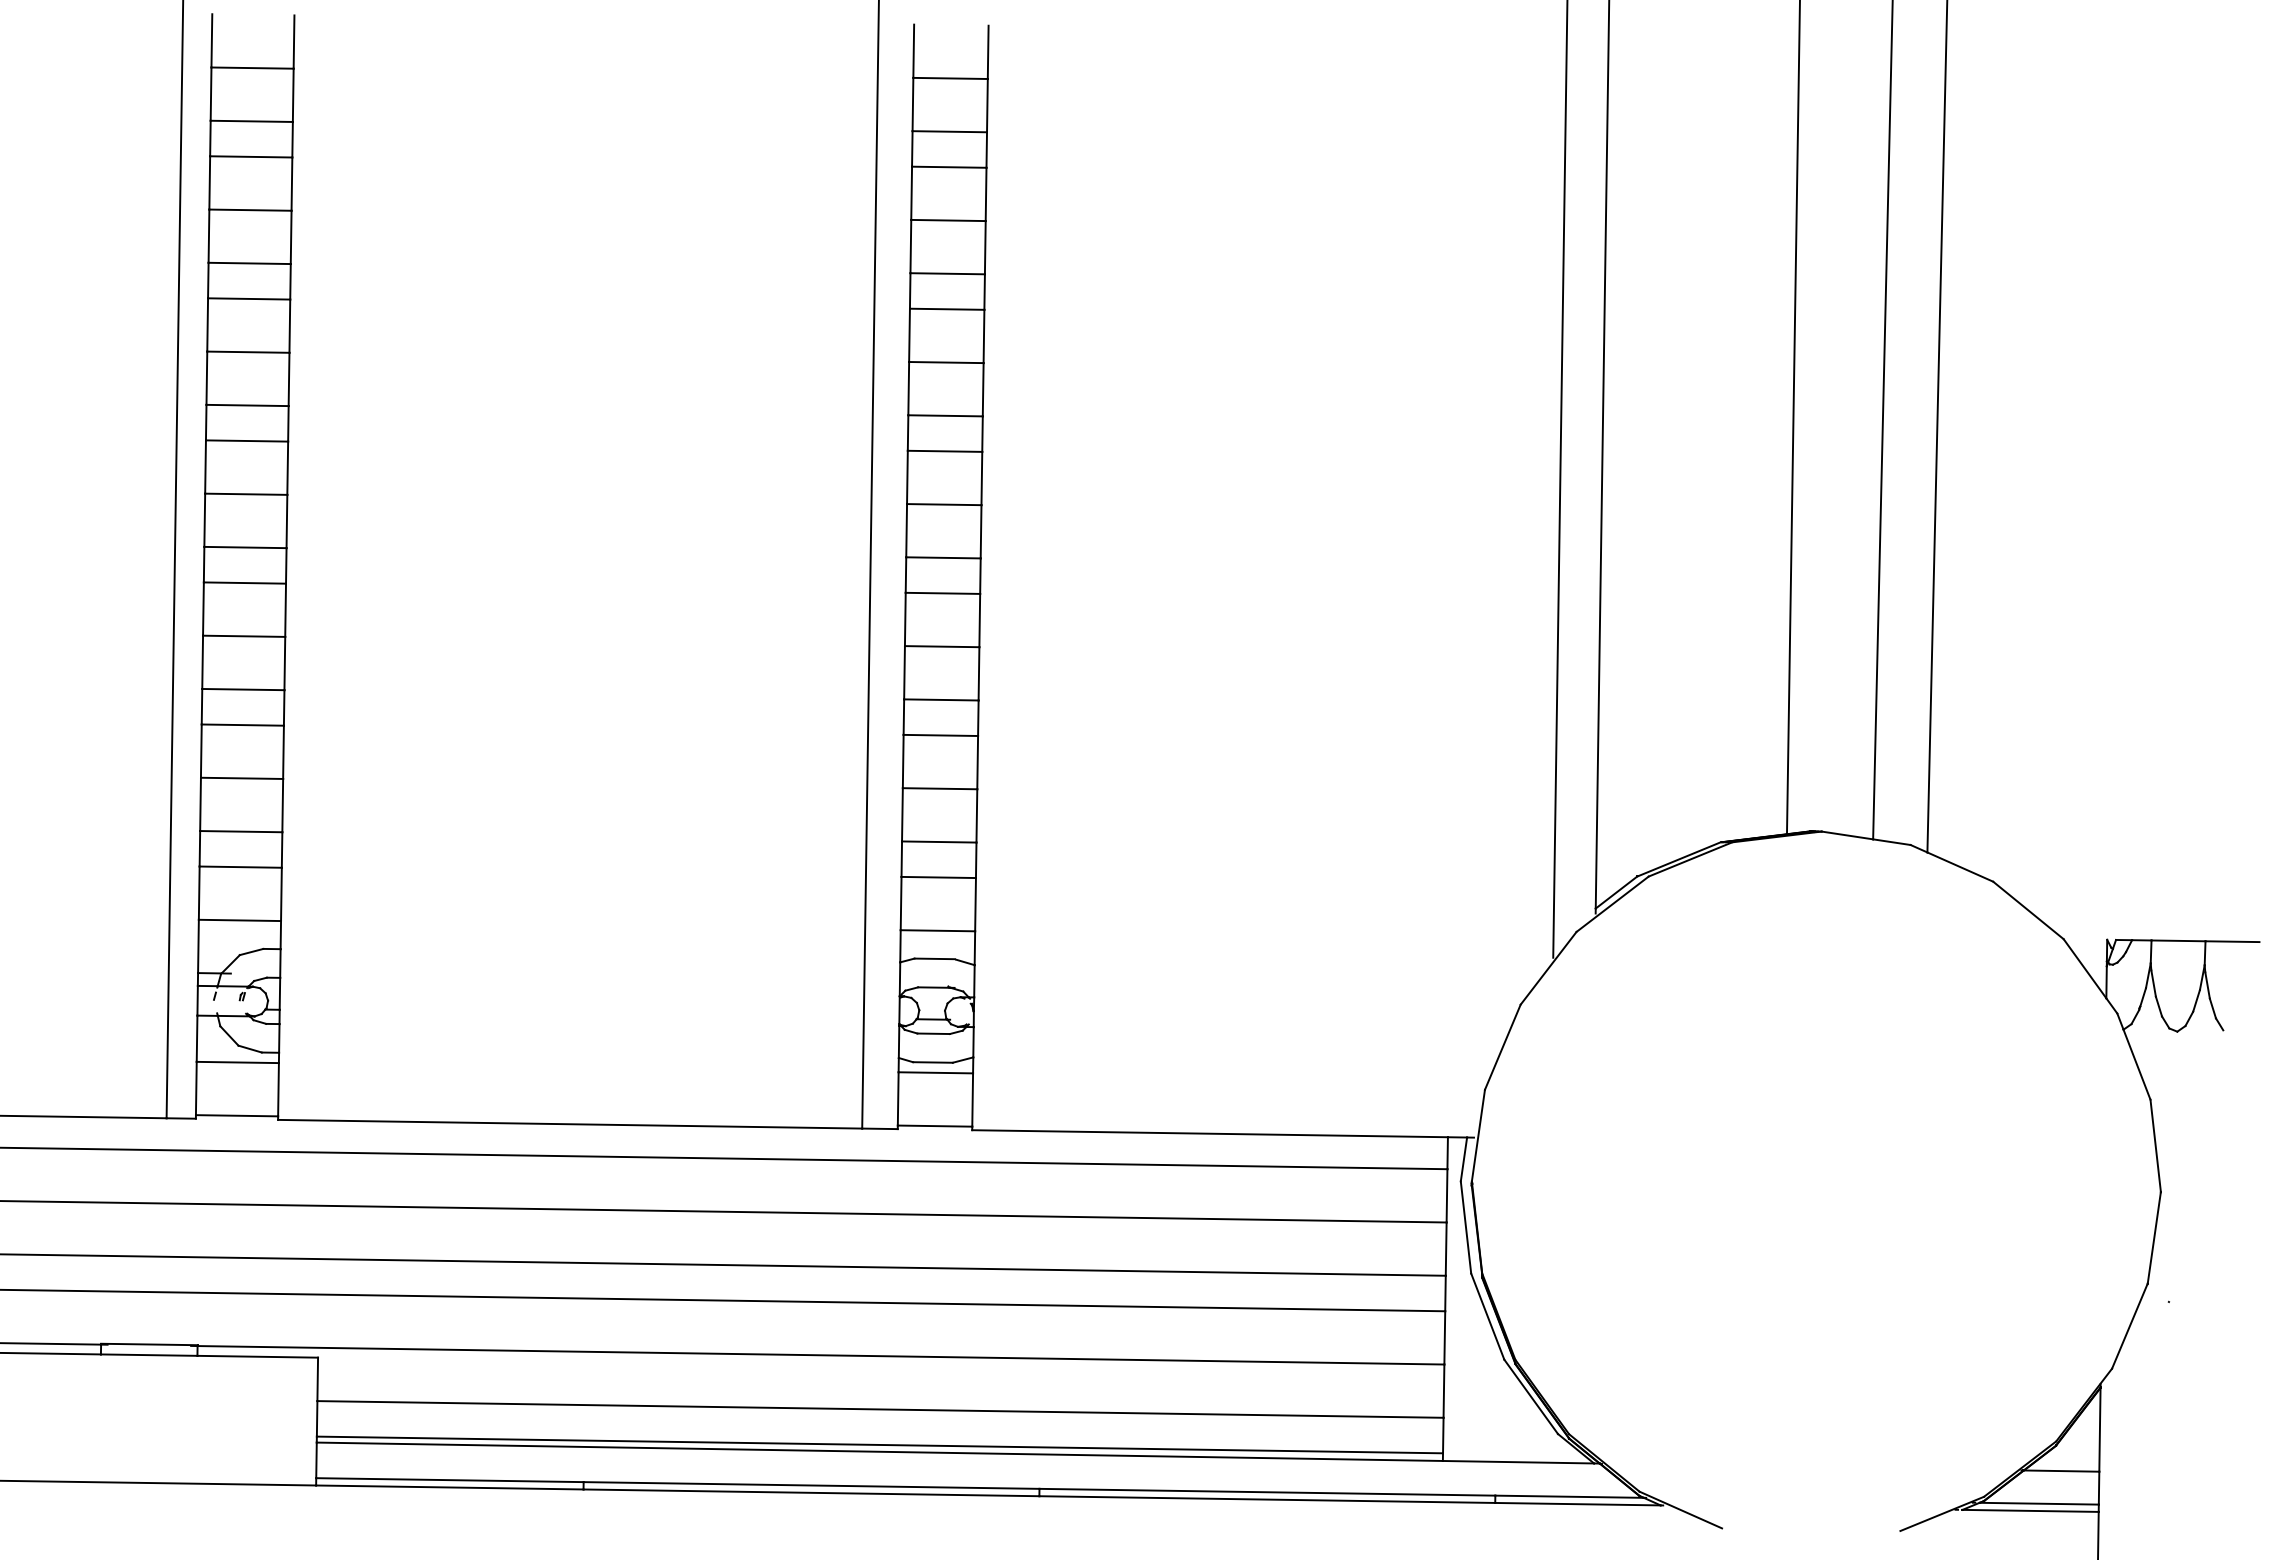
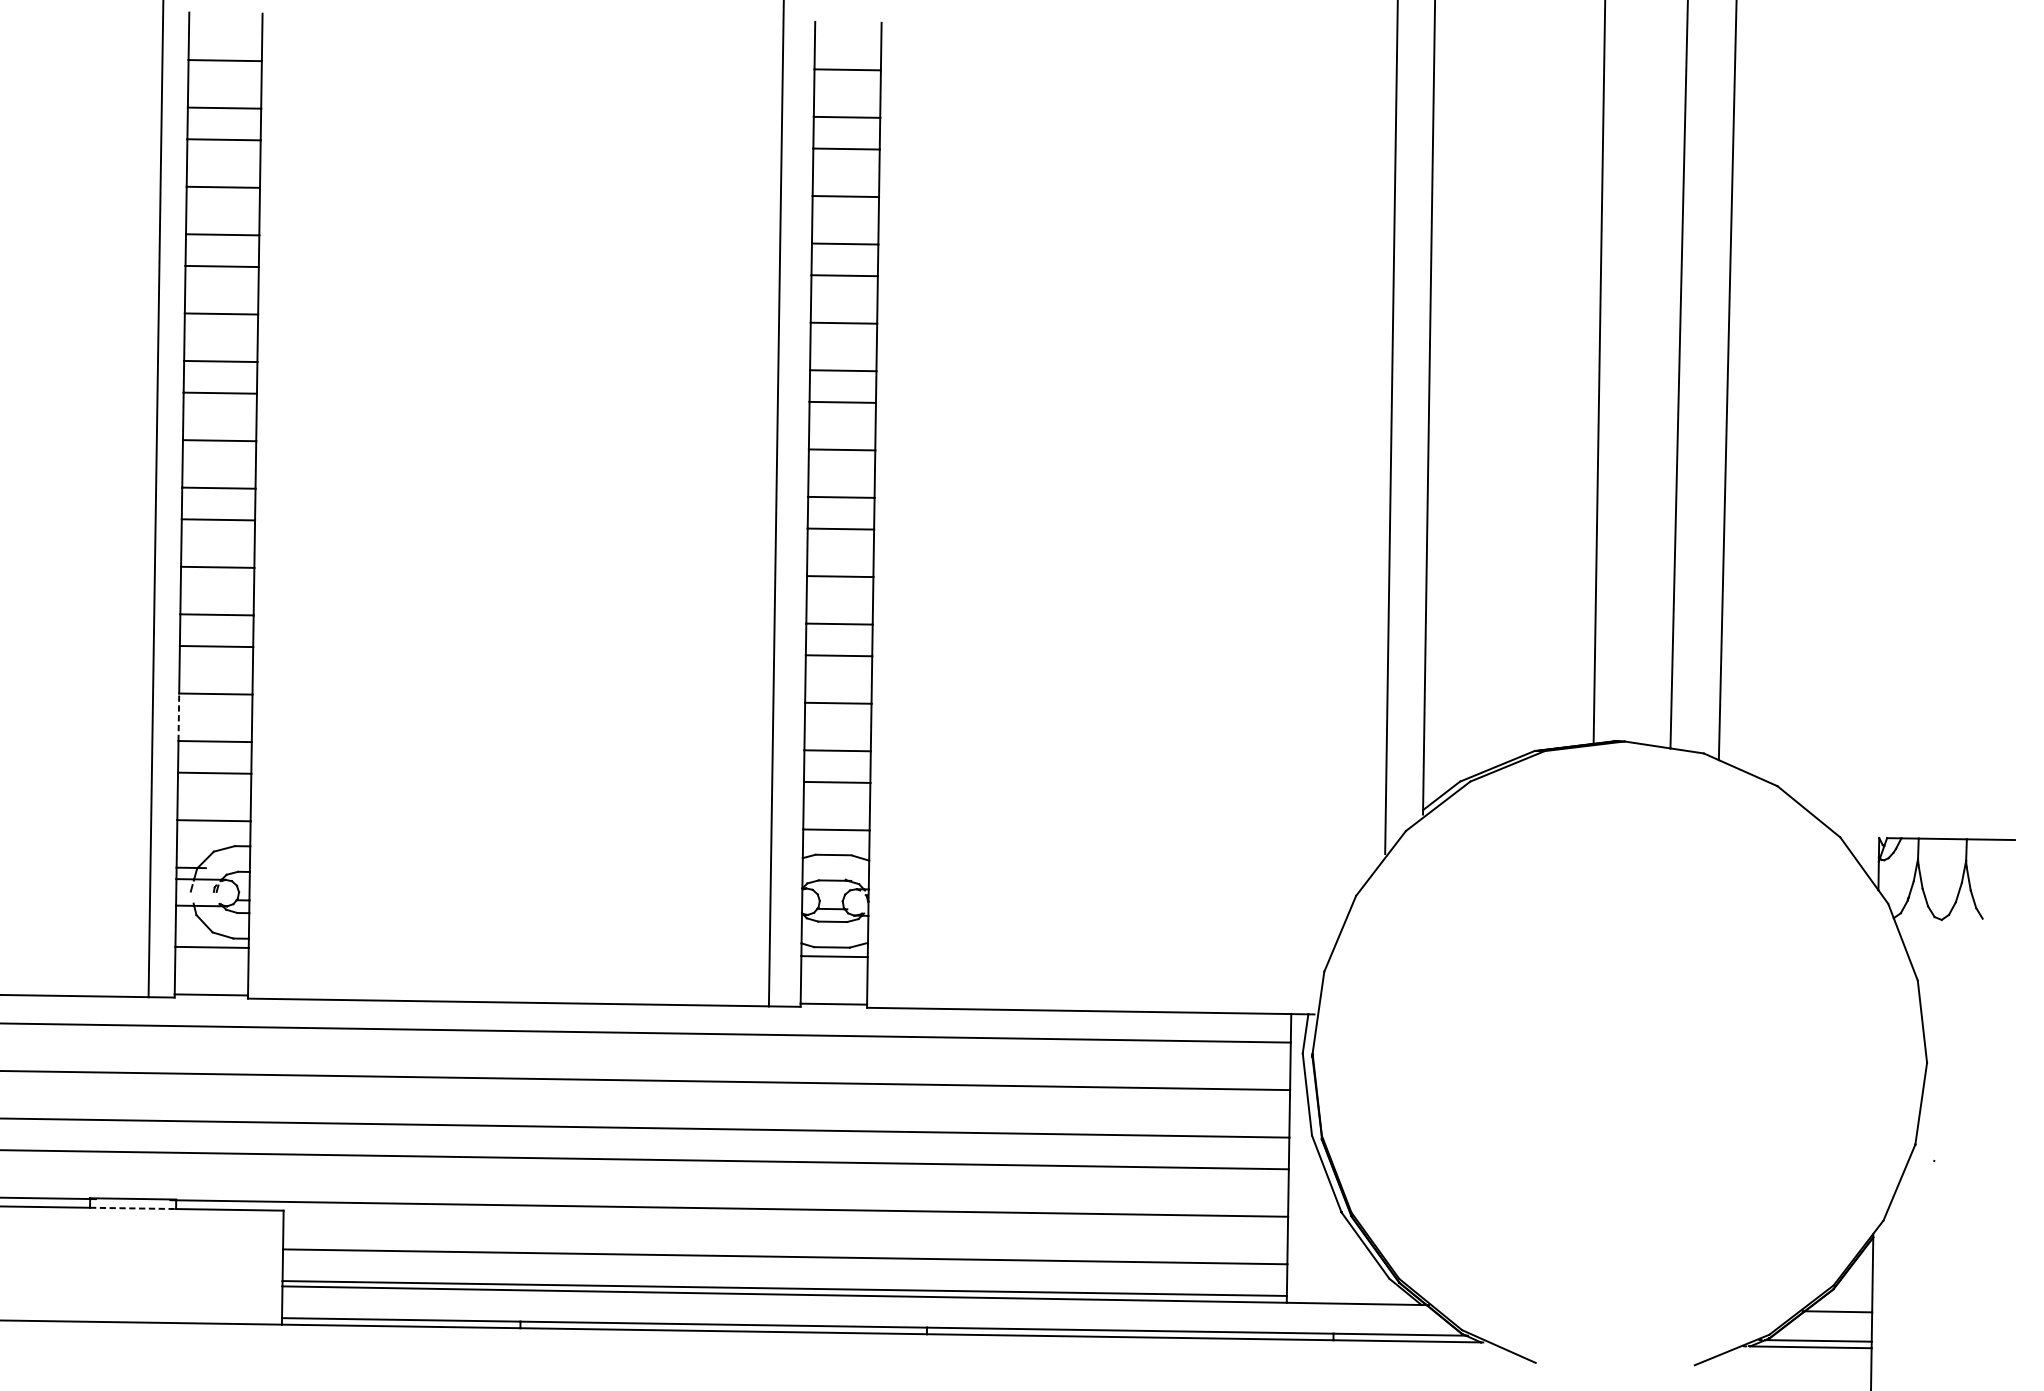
line: (200, 804) -> (178, 717), solid -> dashed
line: (149, 1355) -> (133, 1208), solid -> dashed

